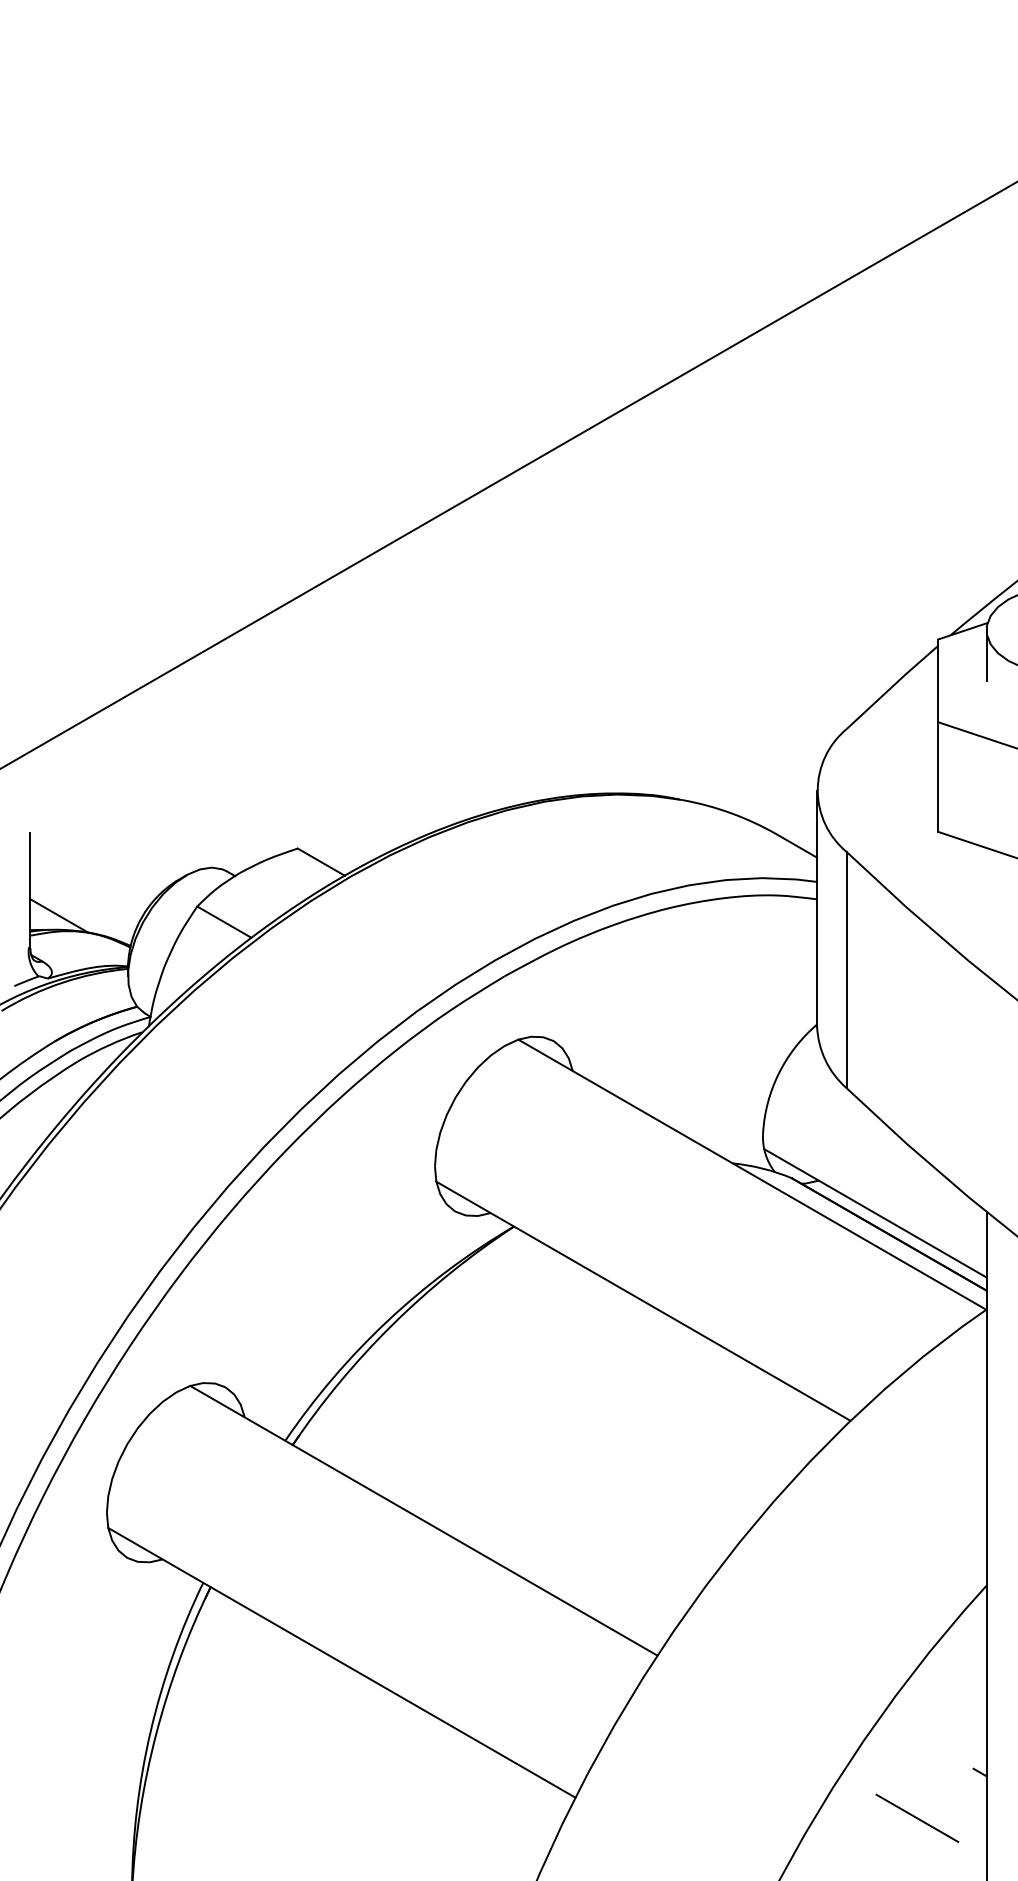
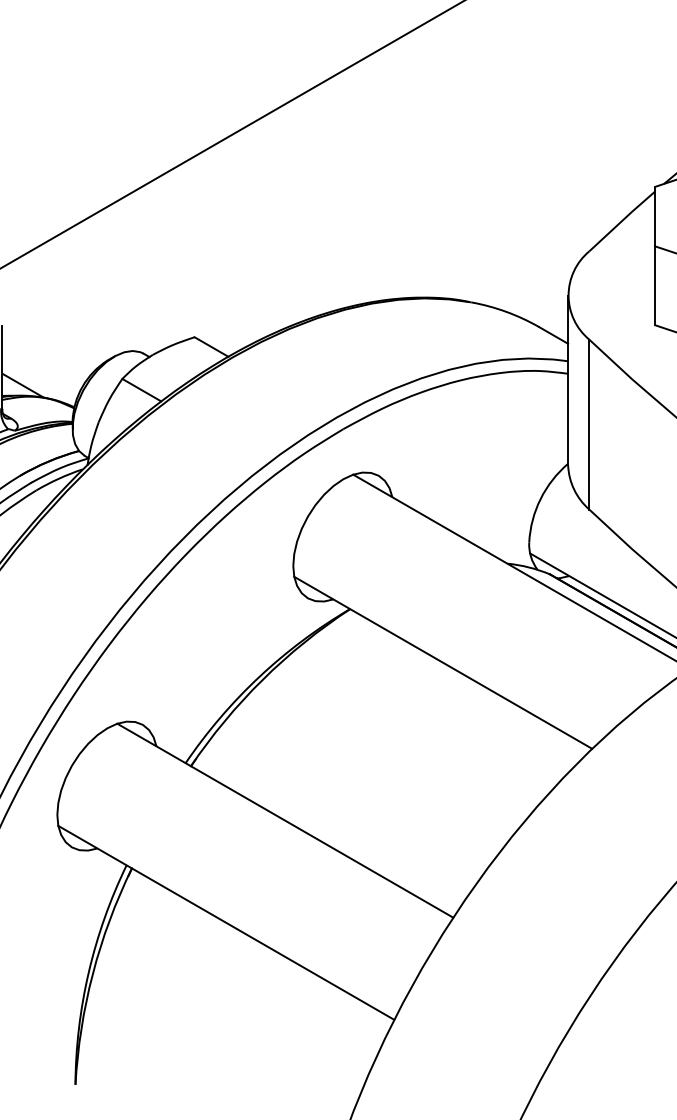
line: (917, 1817) -> (640, 1034), removed

